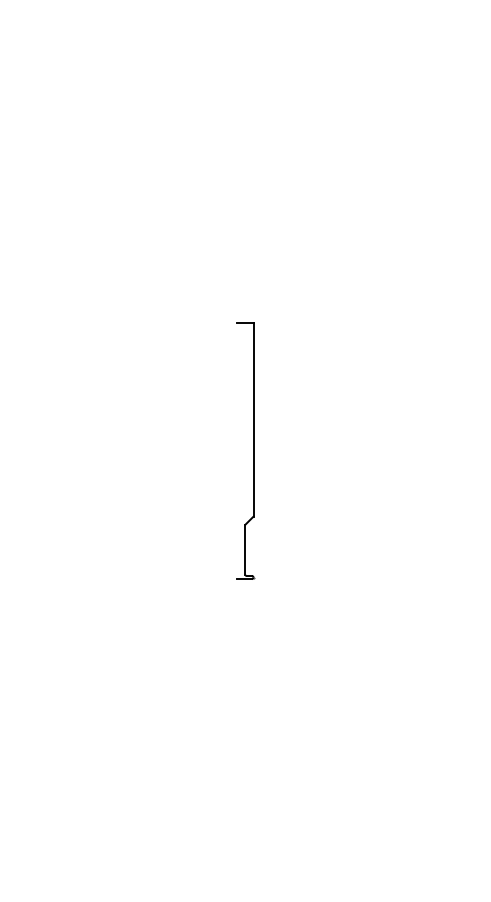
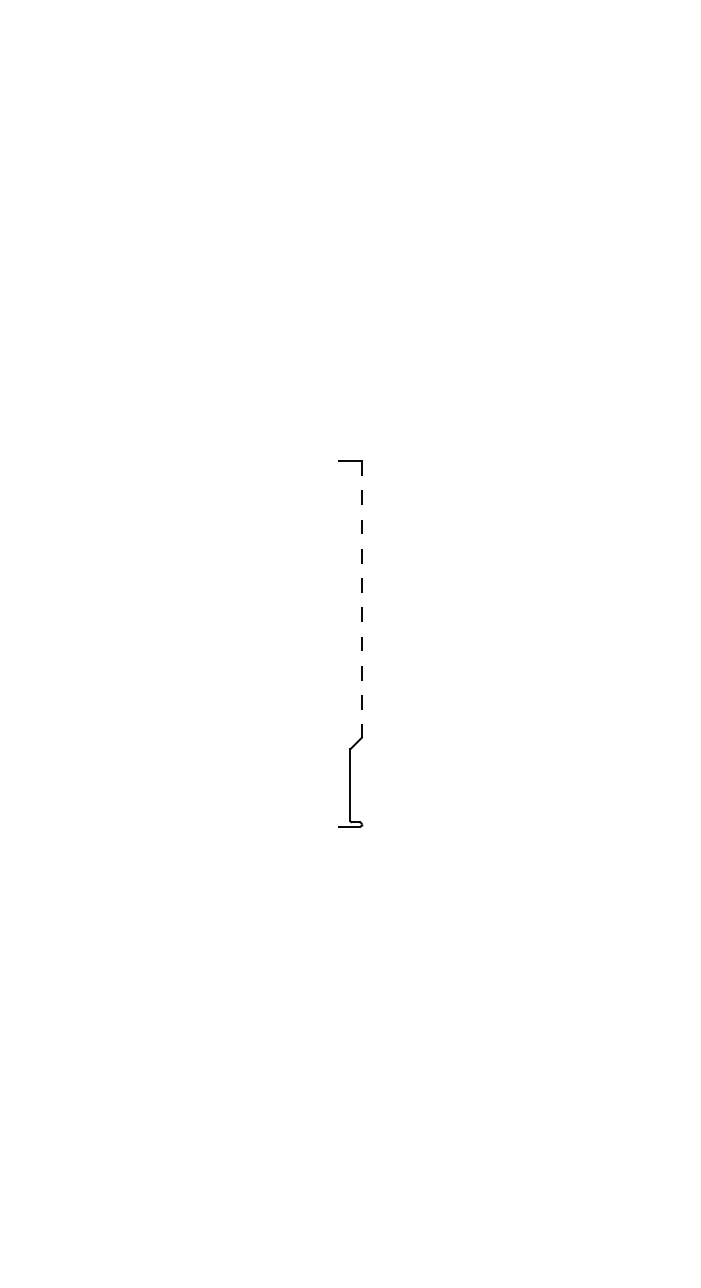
line: (253, 419) -> (361, 599), solid -> dashed

